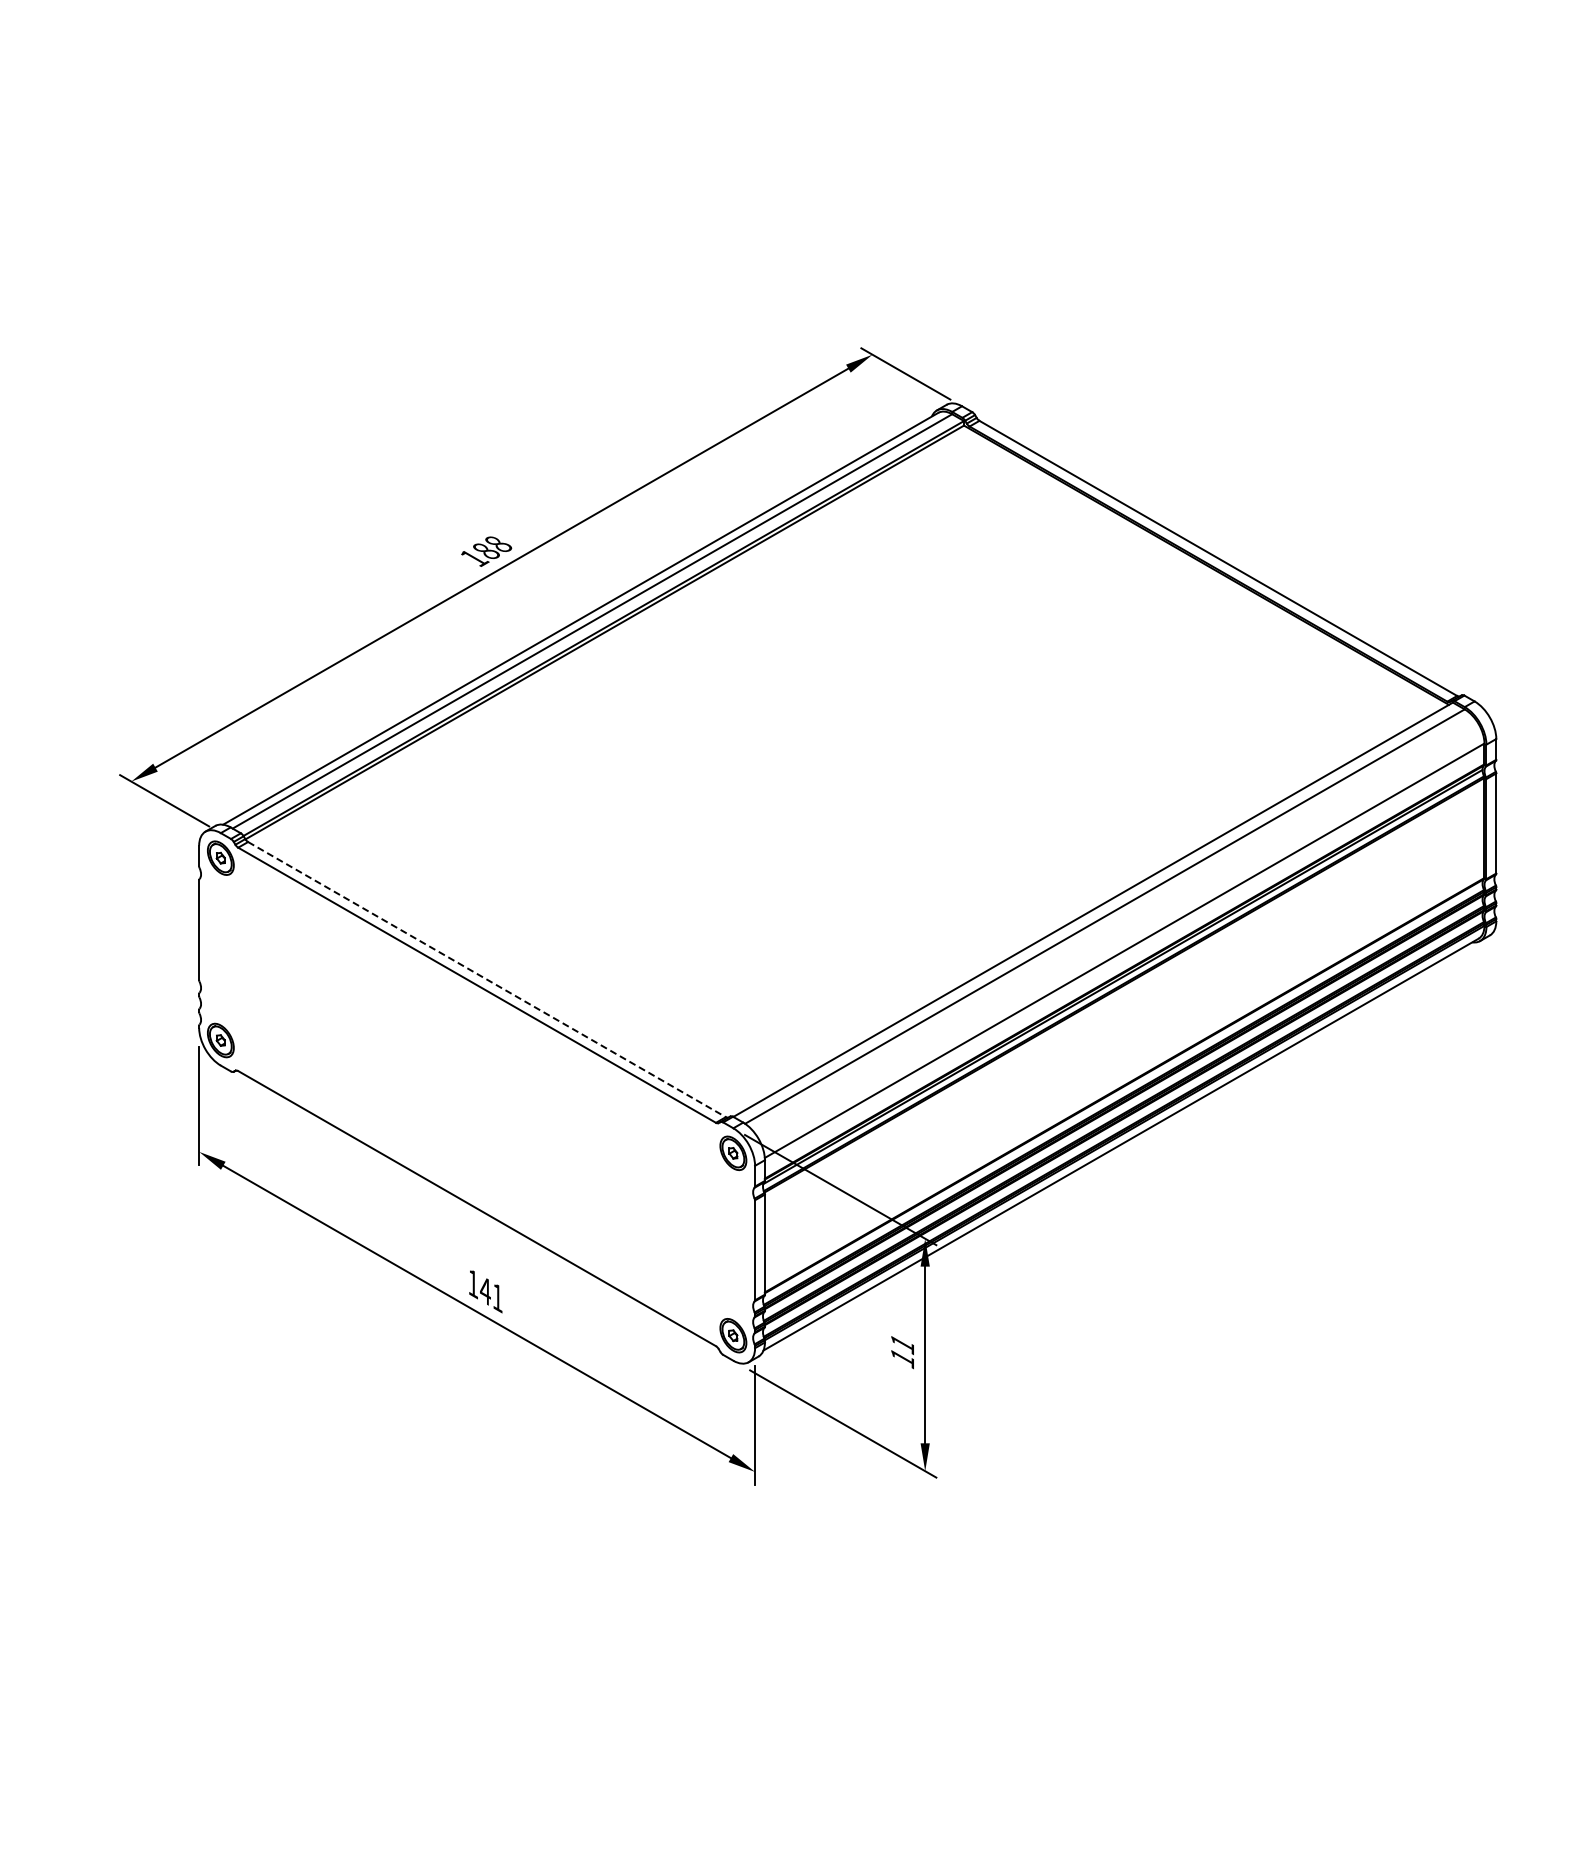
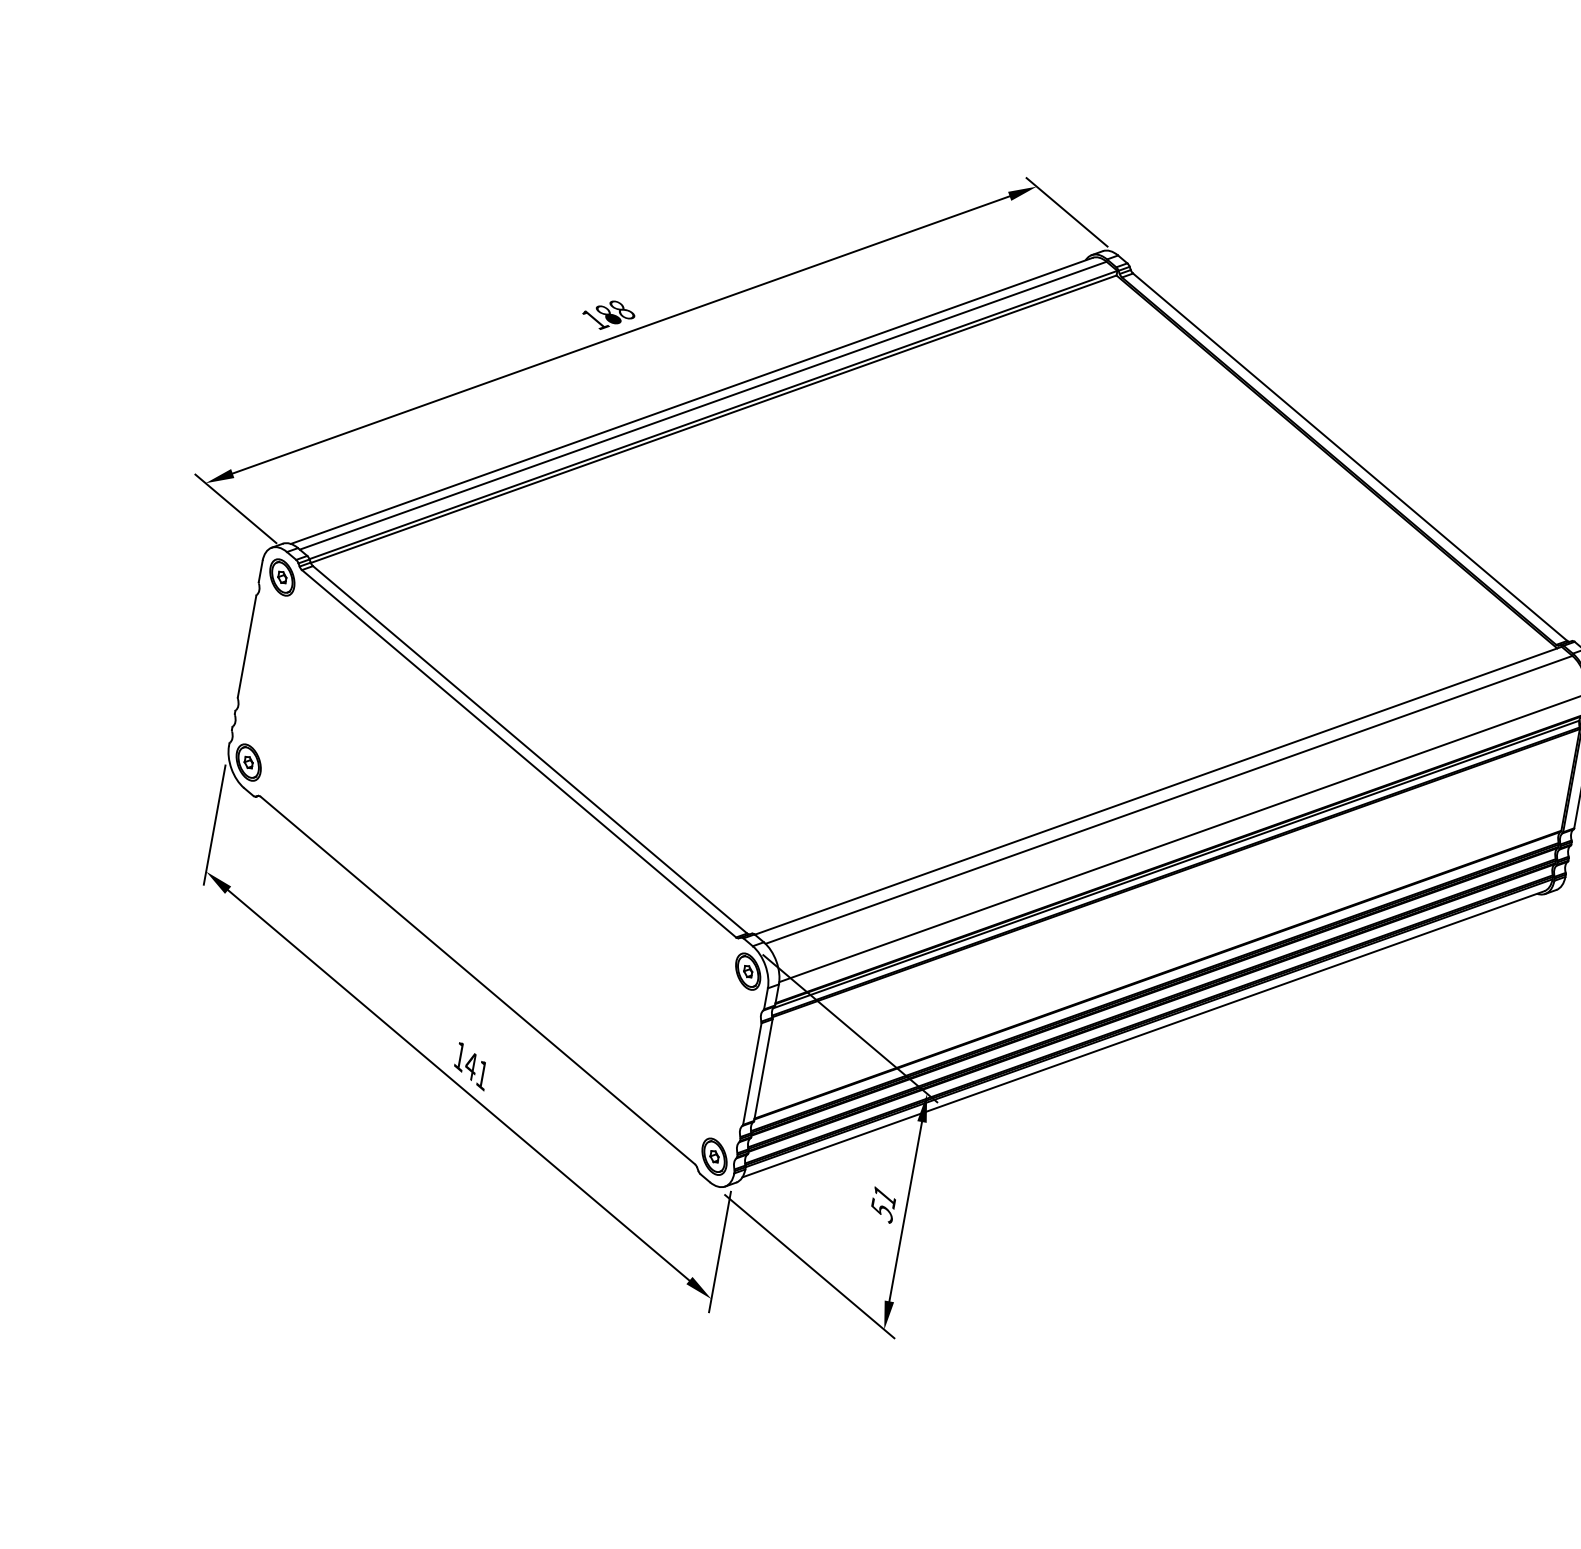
line: (486, 979) -> (529, 749), dashed -> solid
text: (902, 1358) -> (882, 1211), 11 -> 51

